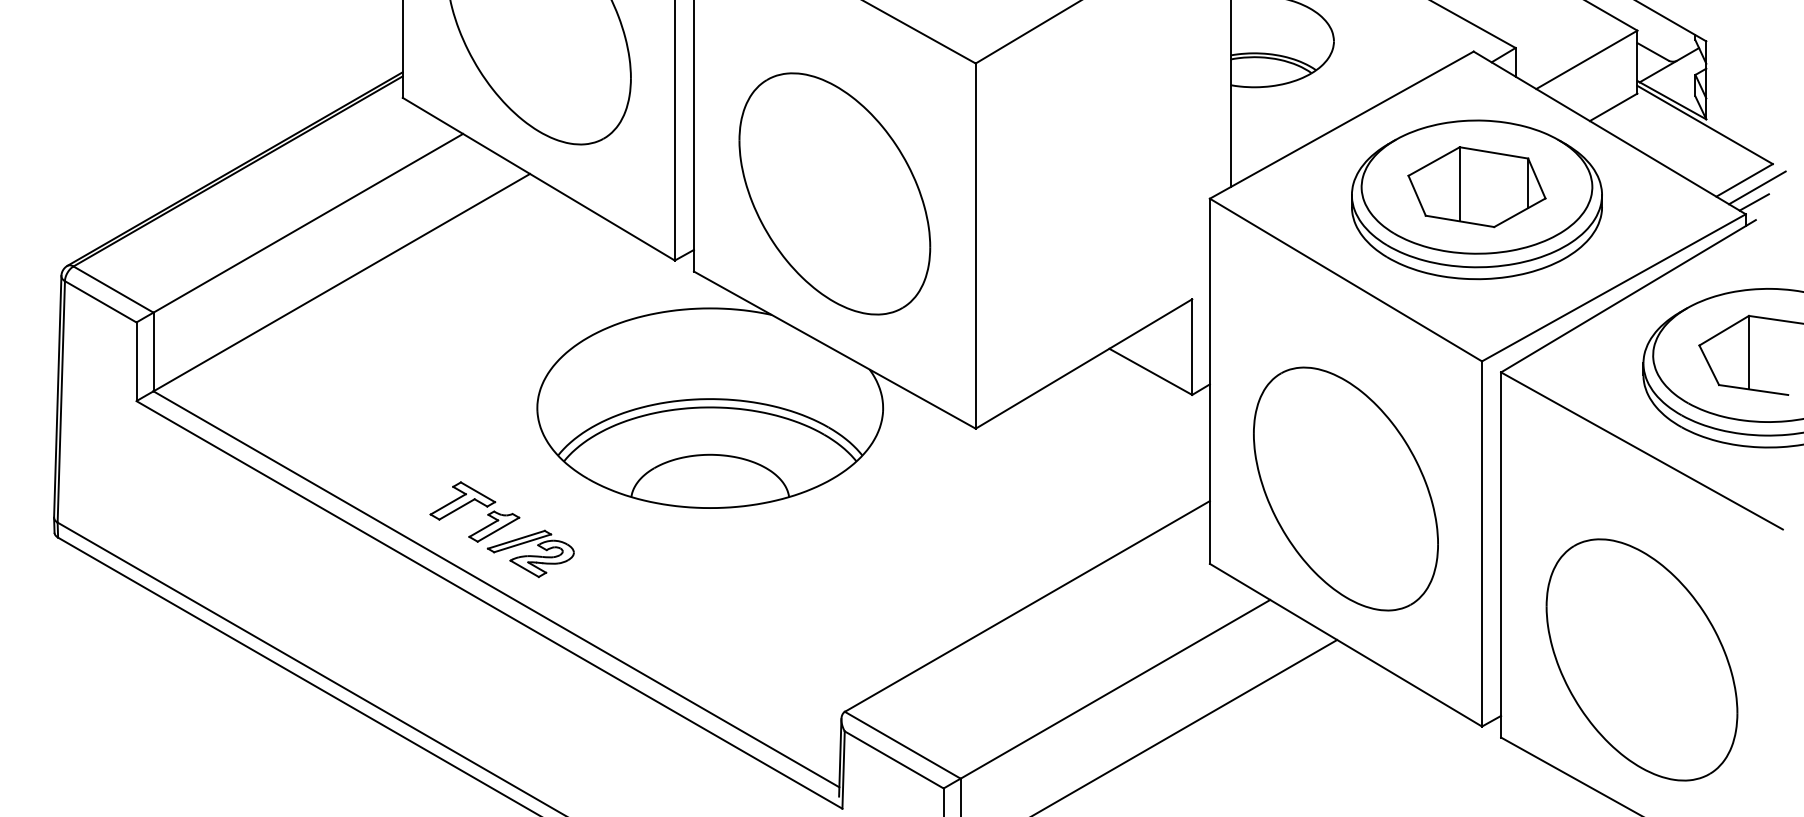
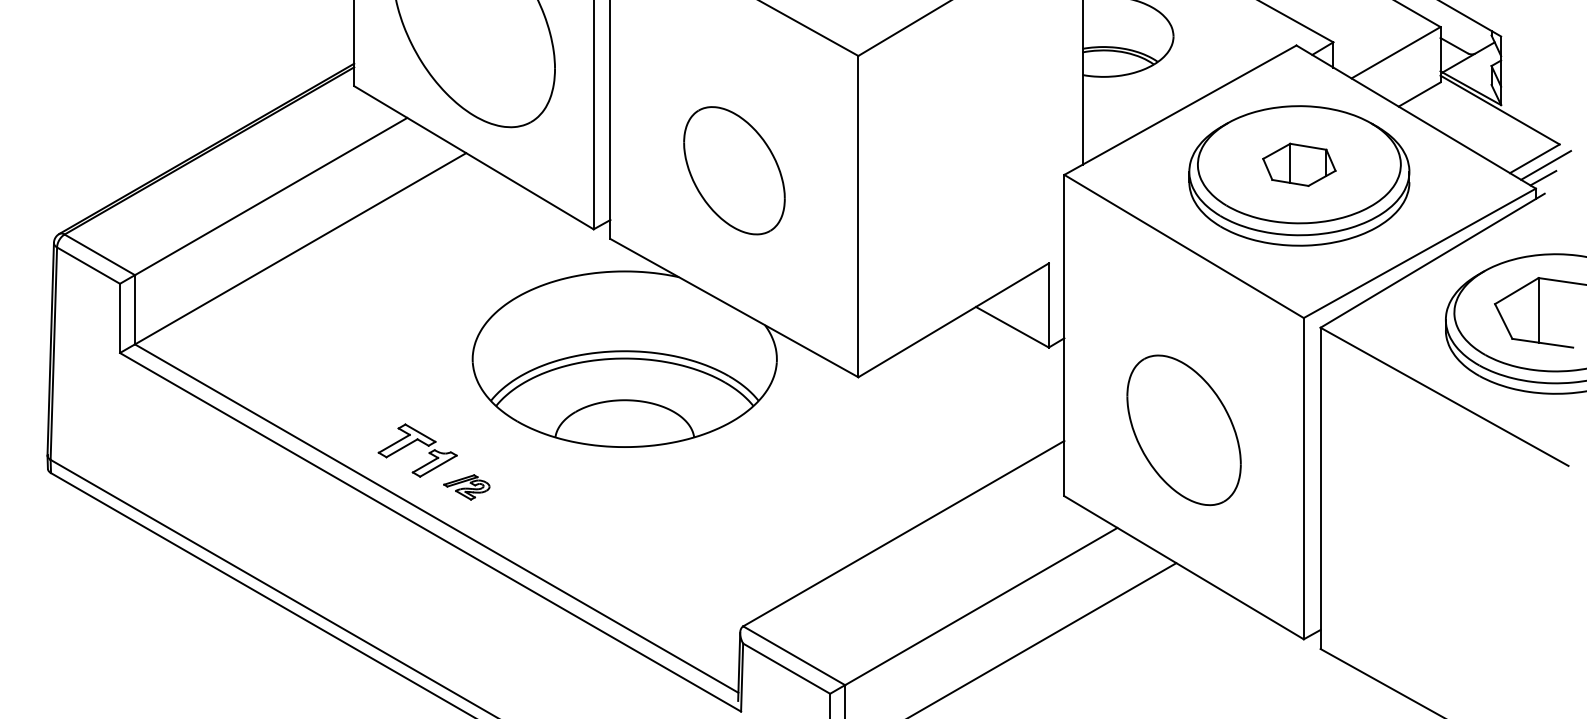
part: (1476, 187) -> (1298, 165), size x0.6
part: (834, 193) -> (734, 170), size x0.6
part: (1345, 488) -> (1183, 429), size x0.7
part: (530, 553) -> (466, 487), size x0.6
part: (1641, 659) -> (1444, 580), removed

